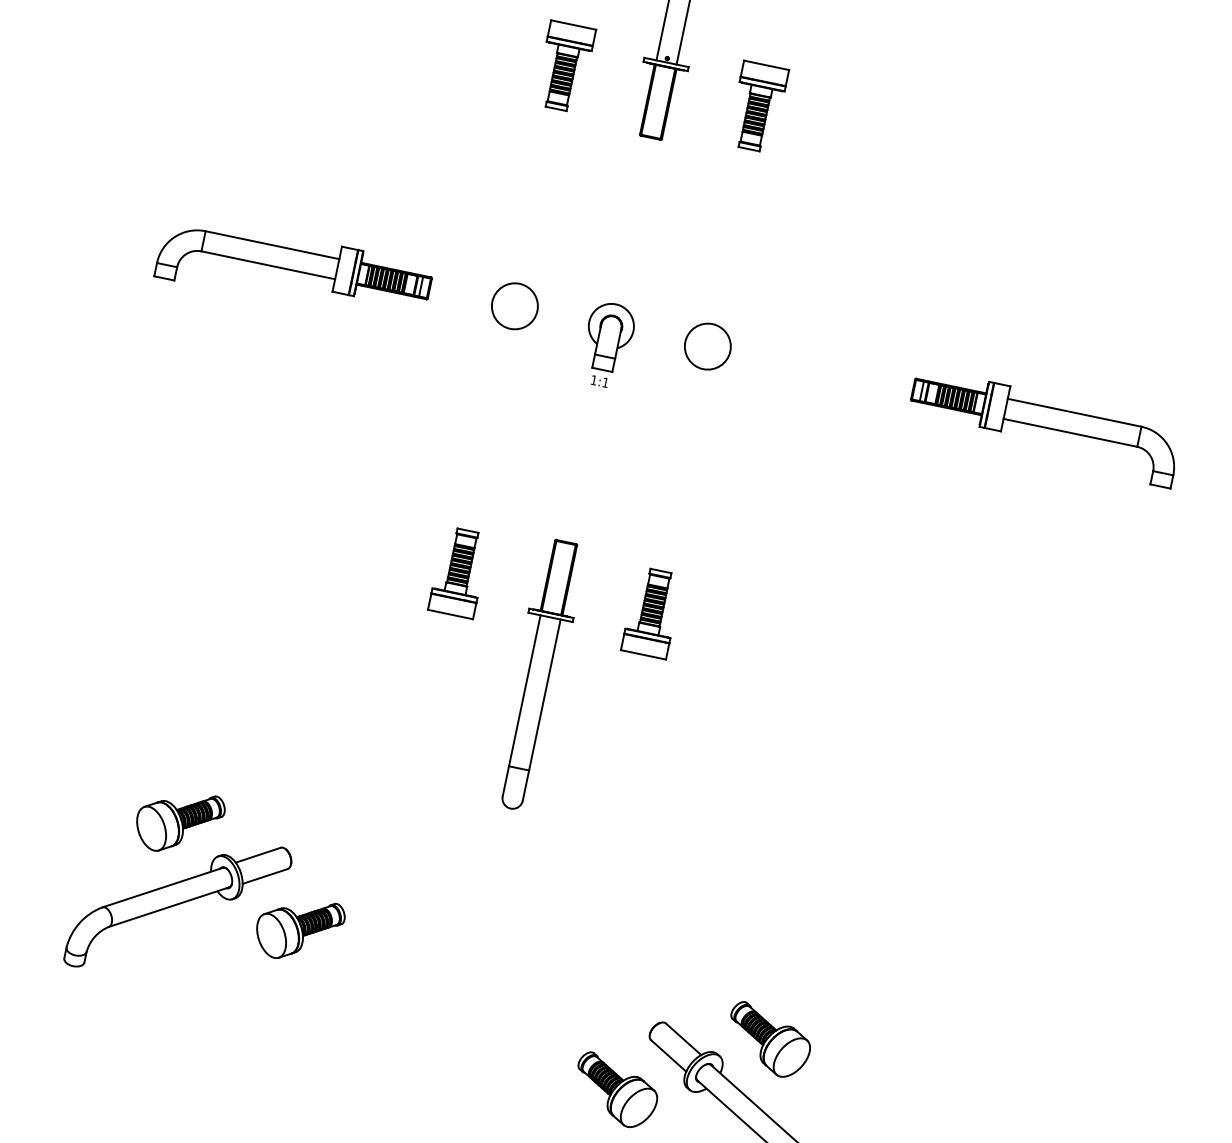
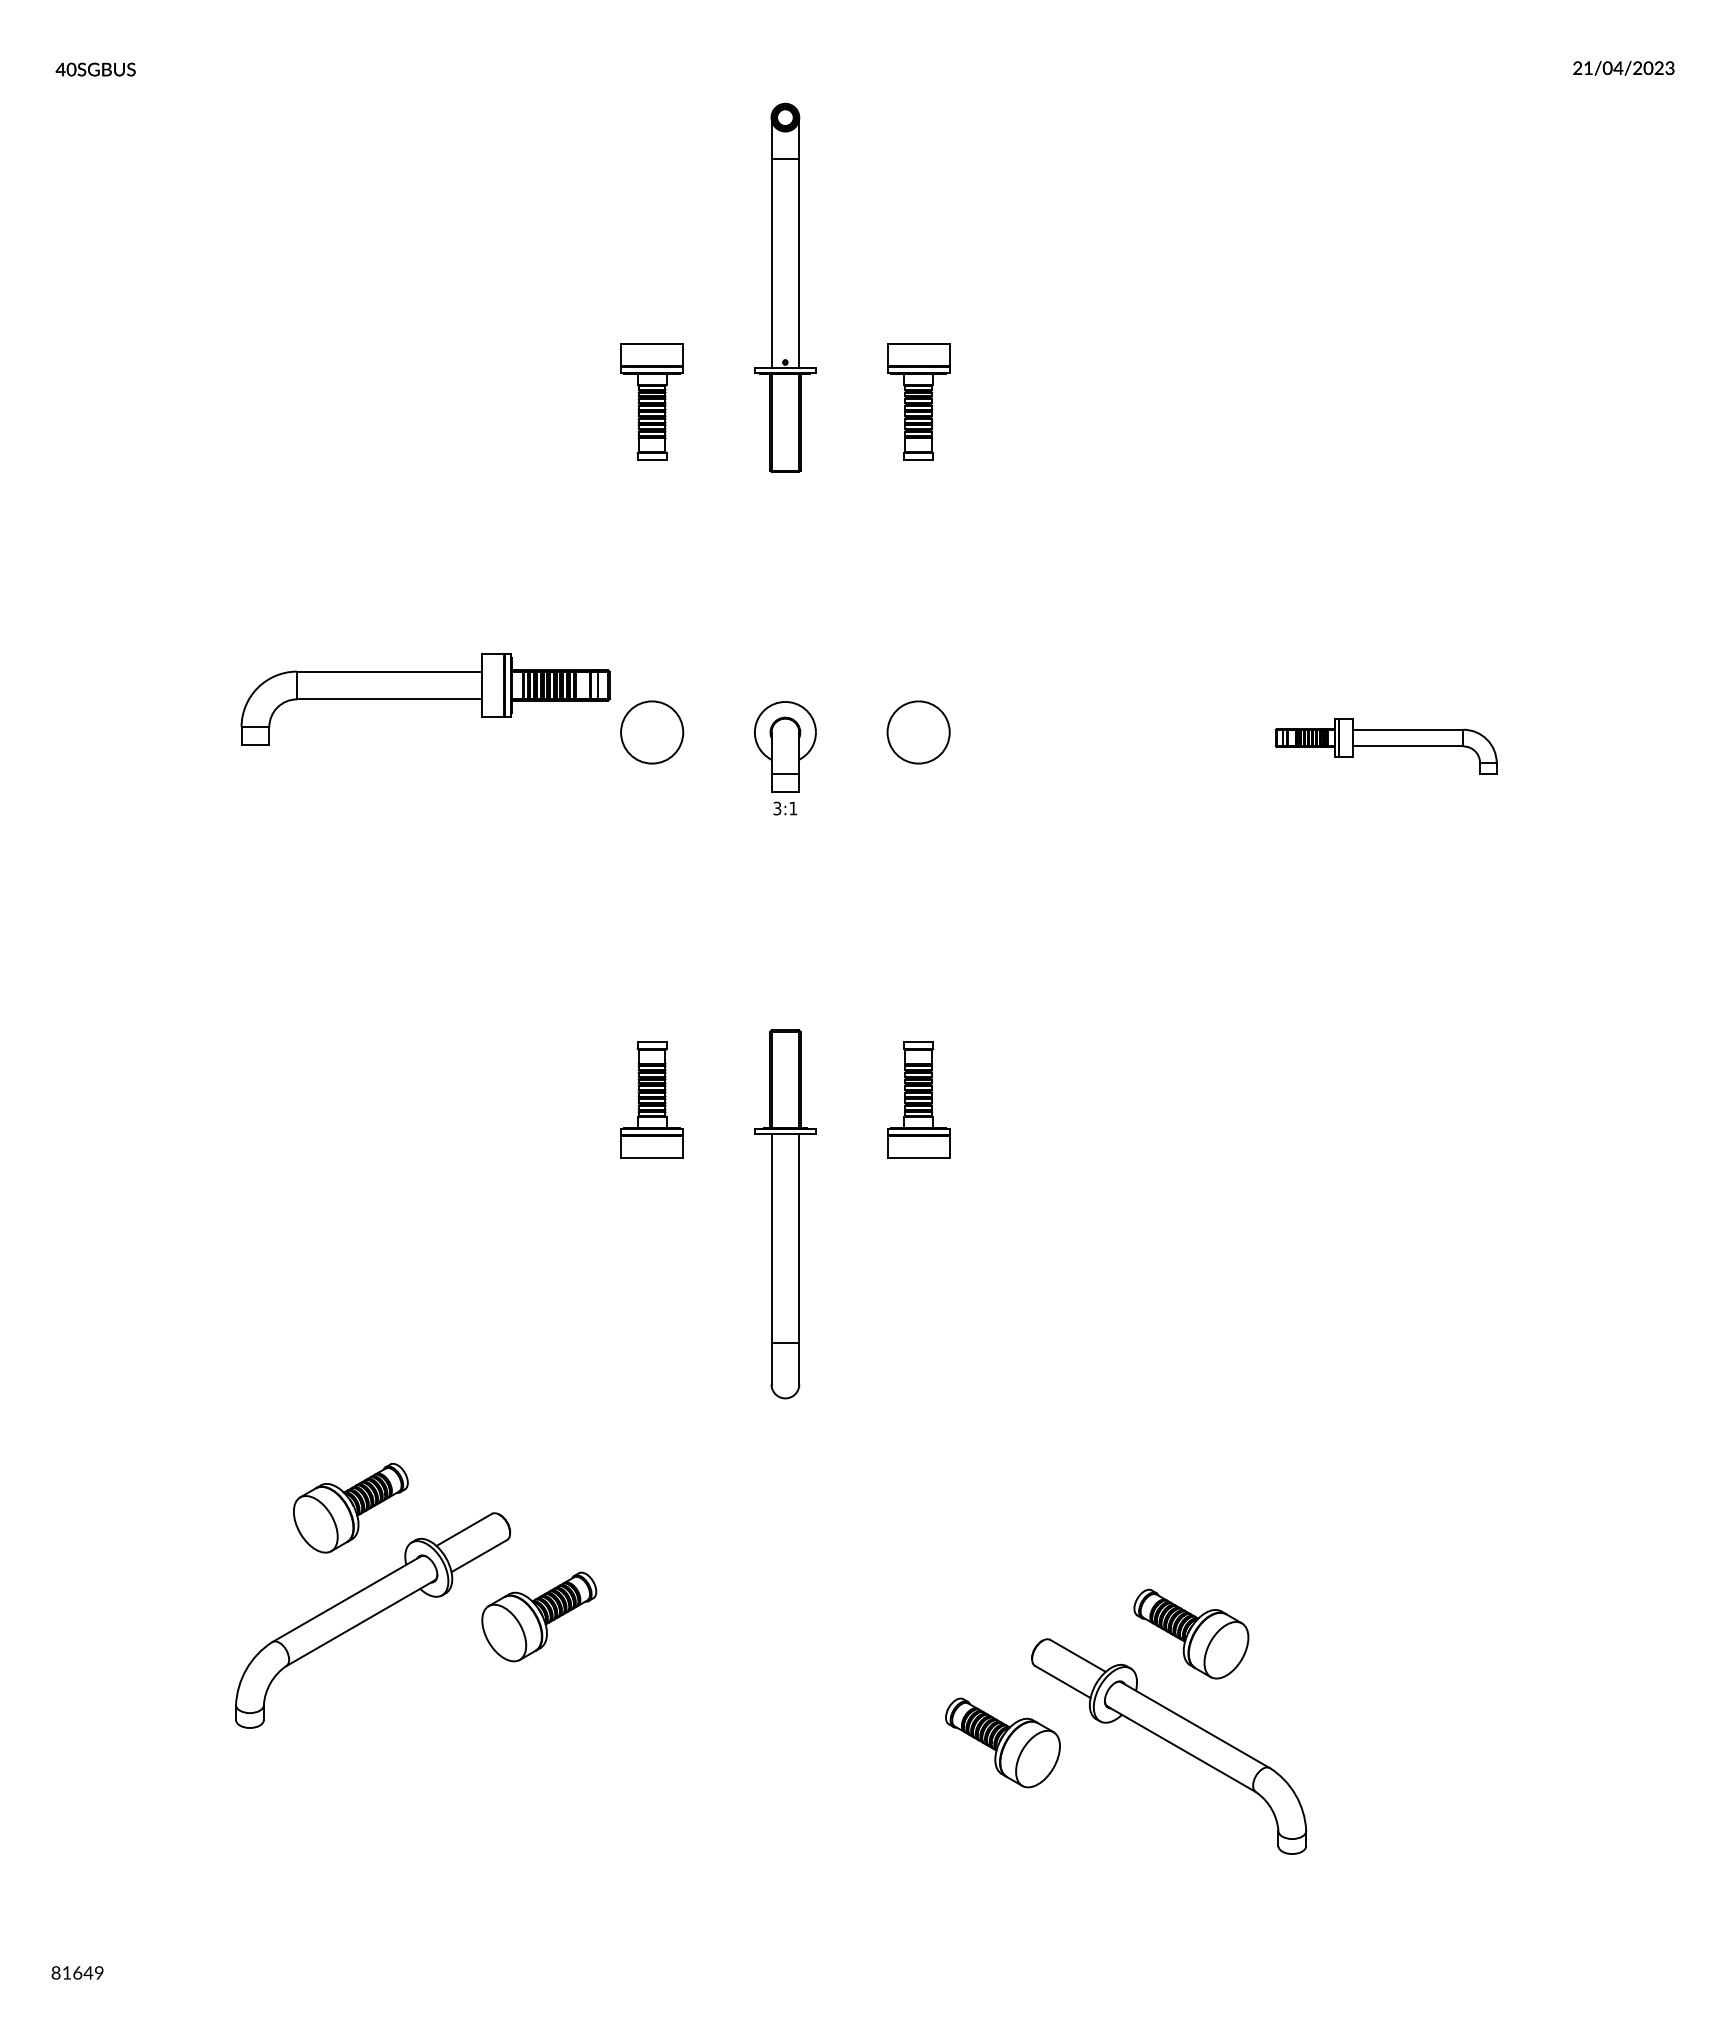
part: (294, 270) -> (425, 699), moved
text: (594, 380) -> (777, 808), 1:1 -> 3:1
part: (1044, 427) -> (1386, 746), size x0.6

